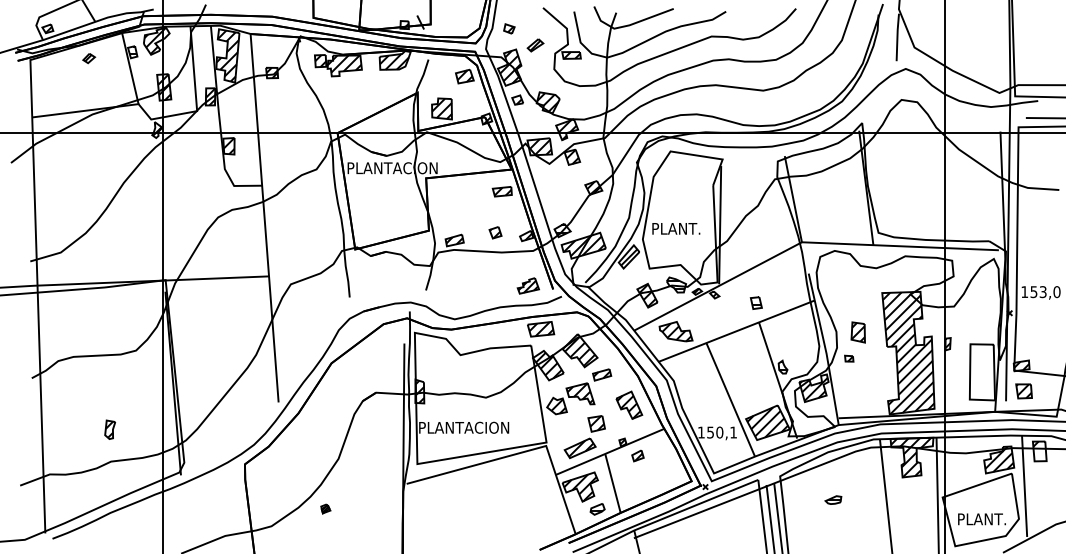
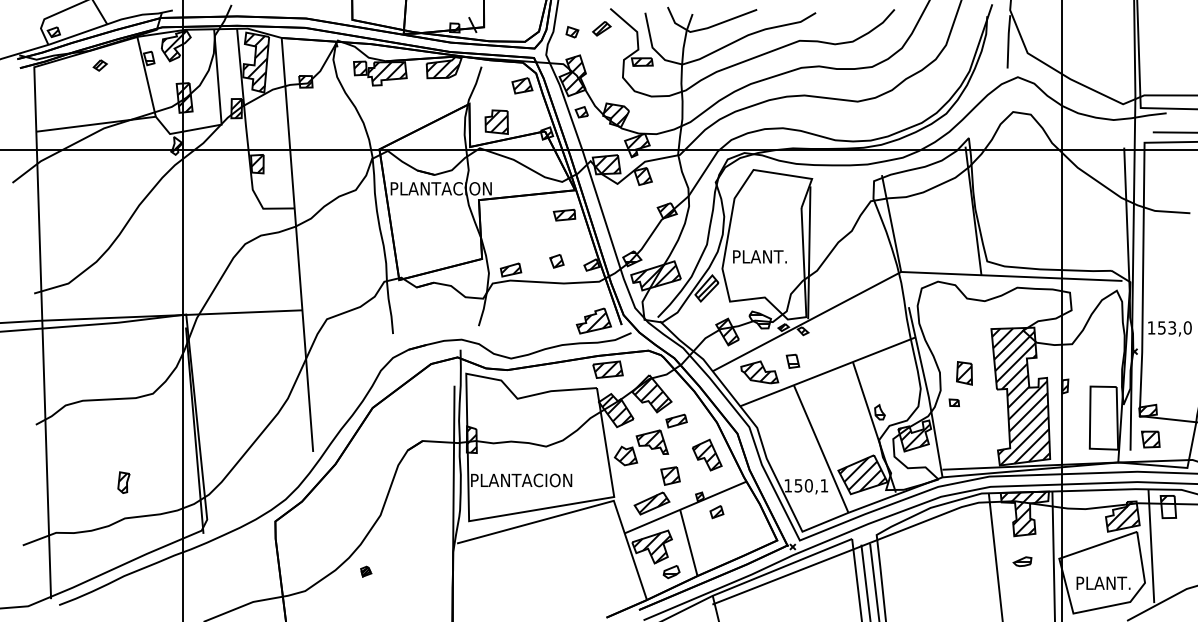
part: (535, 45) -> (601, 28), moved
part: (528, 285) -> (593, 320), size x1.43
part: (755, 302) -> (792, 360), moved
part: (833, 499) -> (1022, 561), moved

